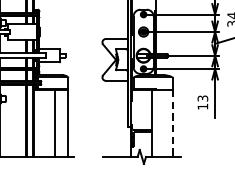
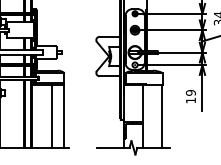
text: (202, 98) -> (190, 92), 13 -> 19
line: (172, 123) -> (162, 116), dashed -> solid

